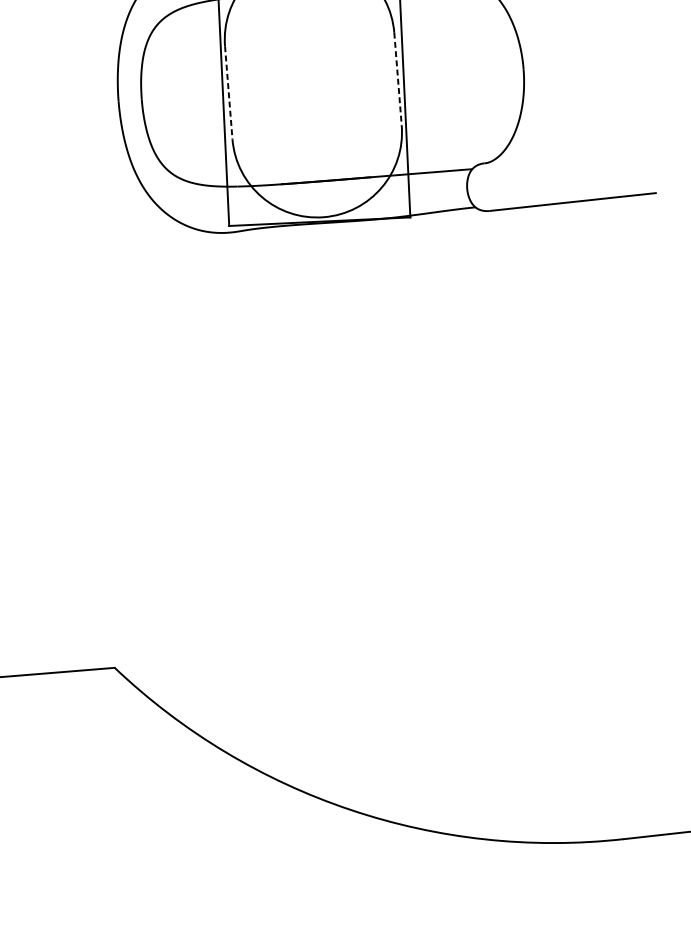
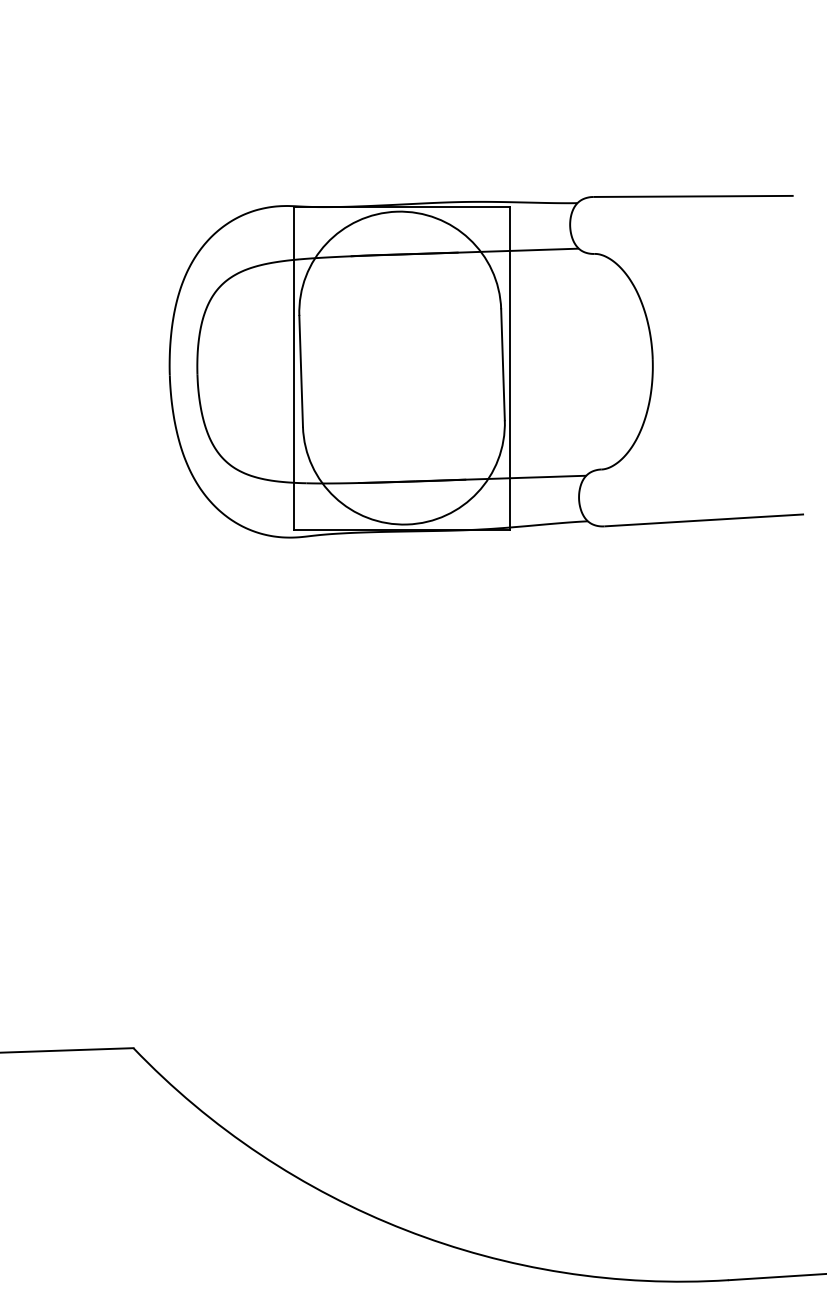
line: (398, 79) -> (503, 364), dashed -> solid
line: (229, 92) -> (301, 371), dashed -> solid

